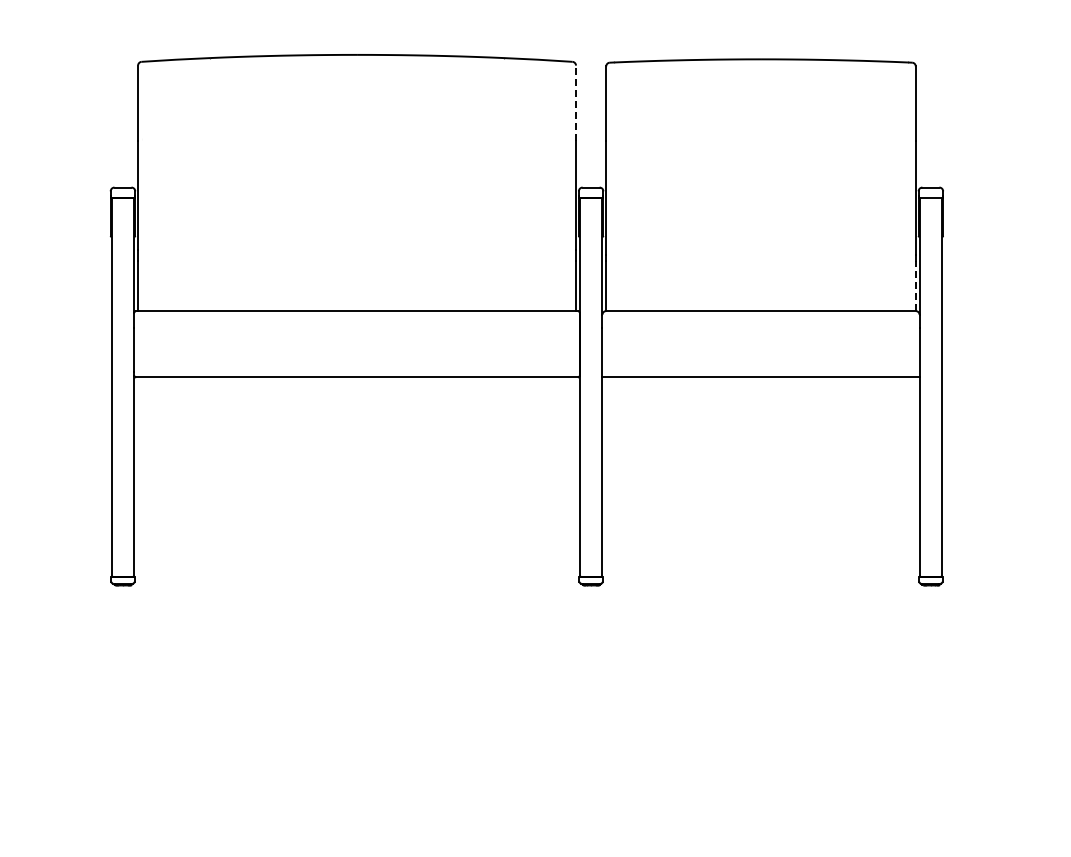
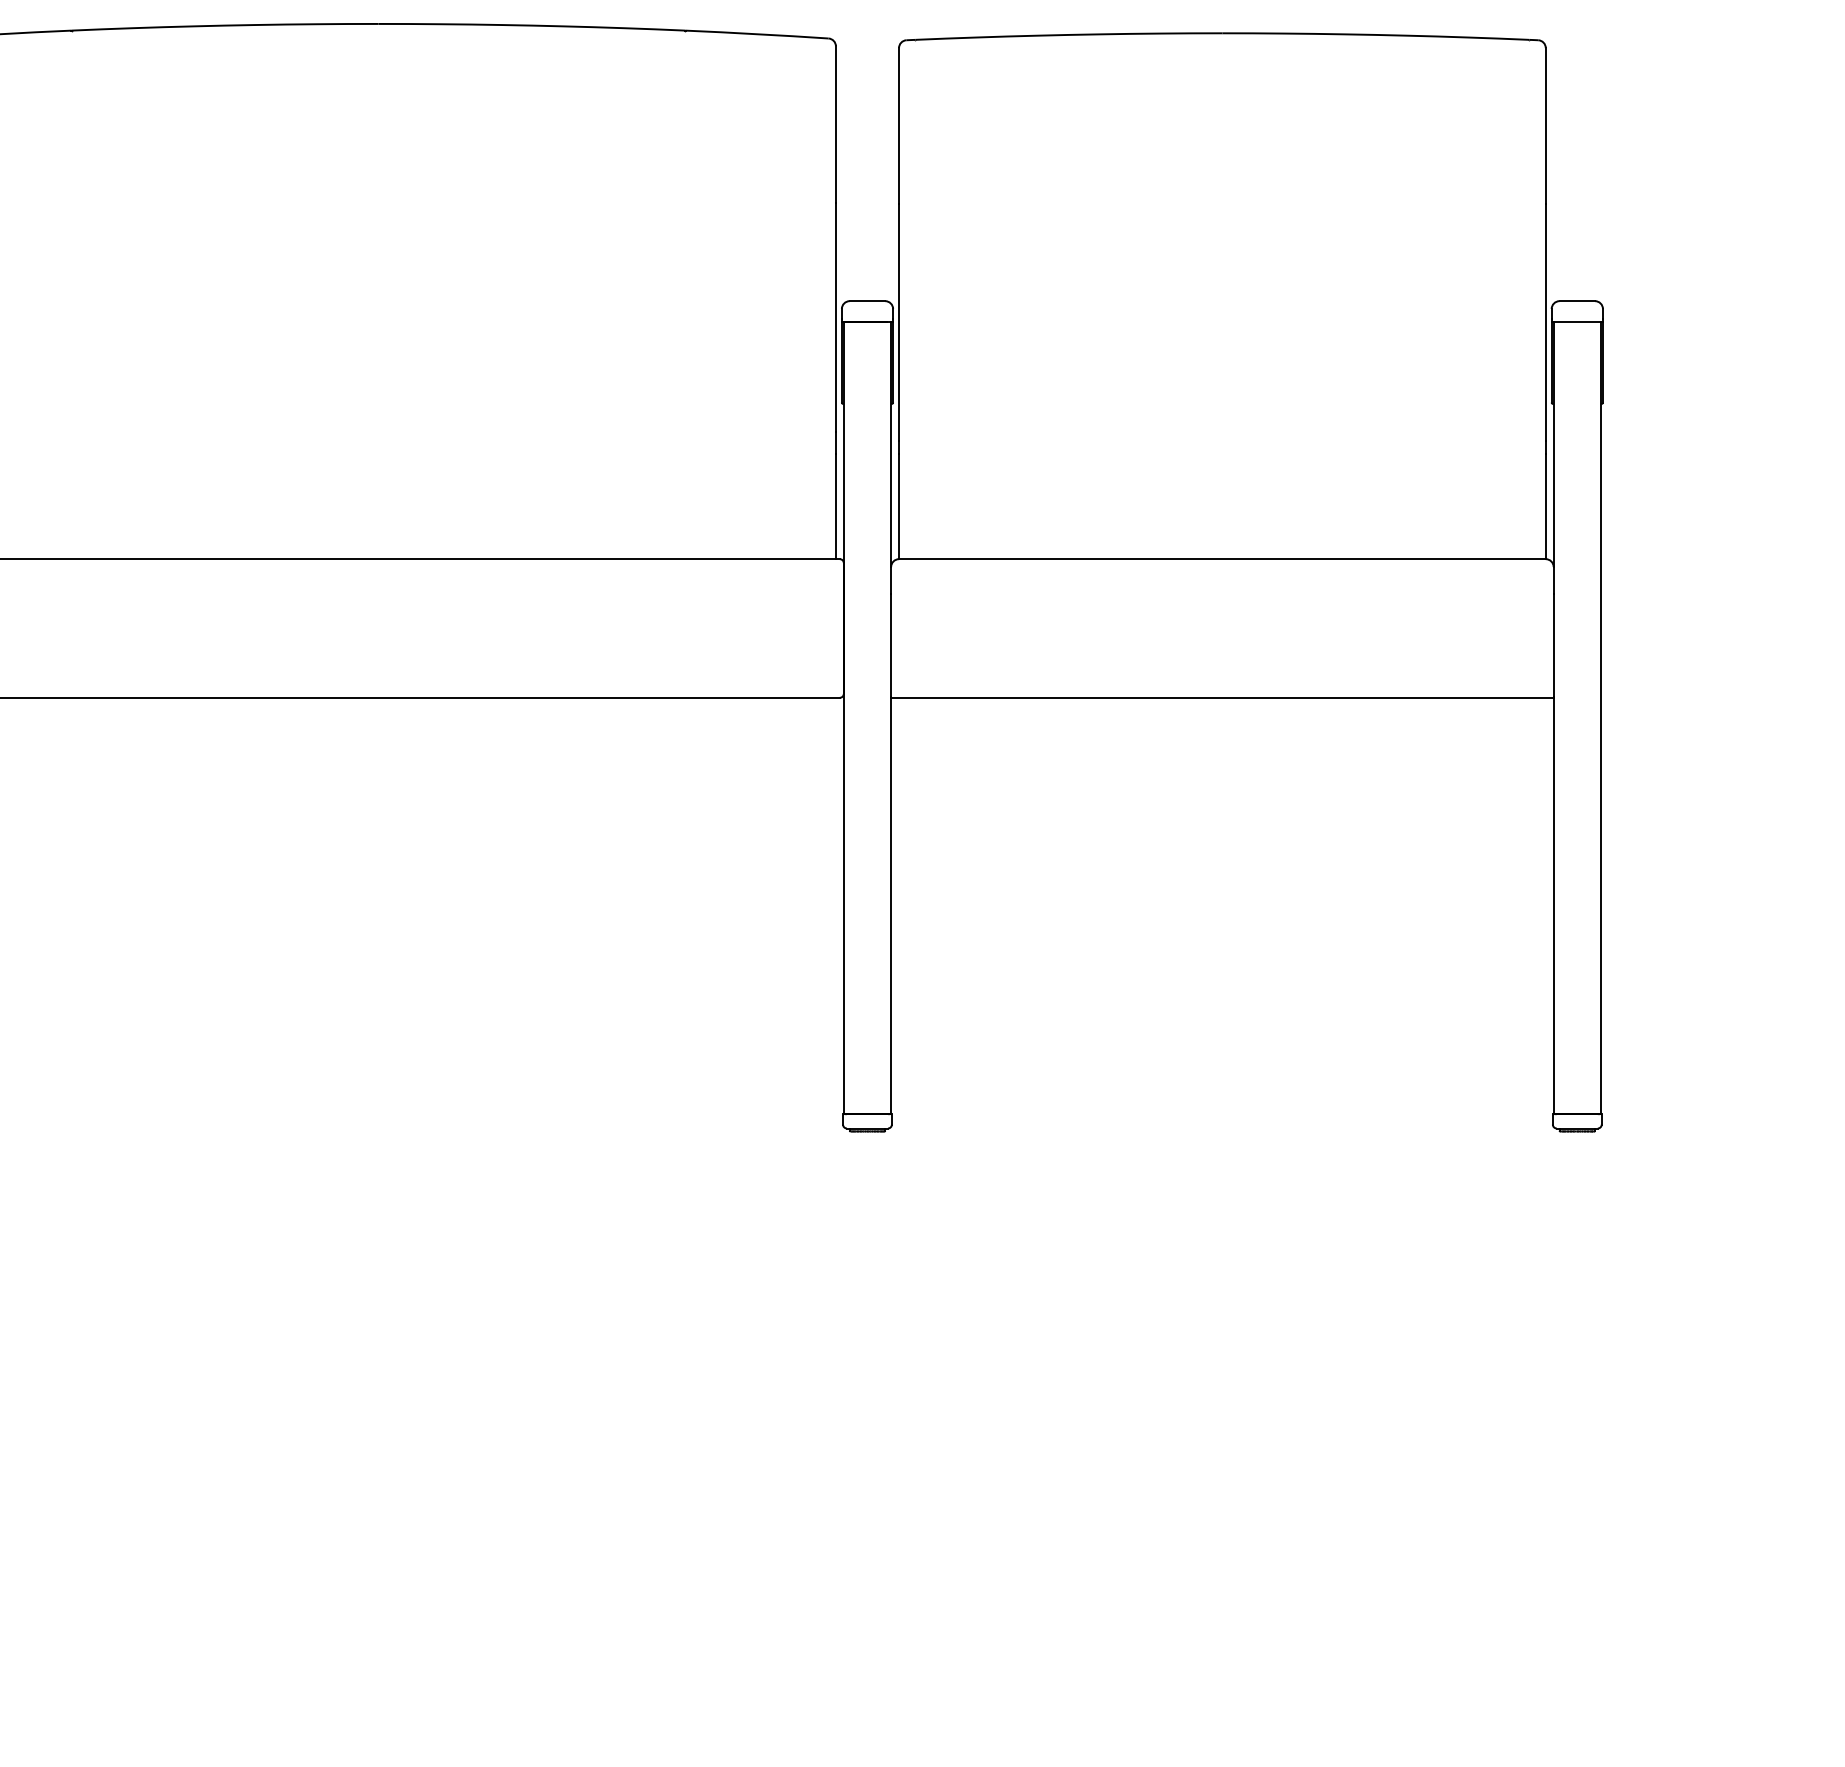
line: (576, 103) -> (836, 125), dashed -> solid
line: (915, 285) -> (1545, 505), dashed -> solid

